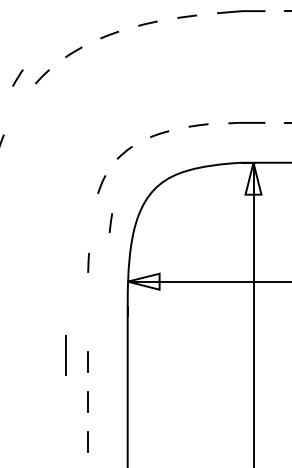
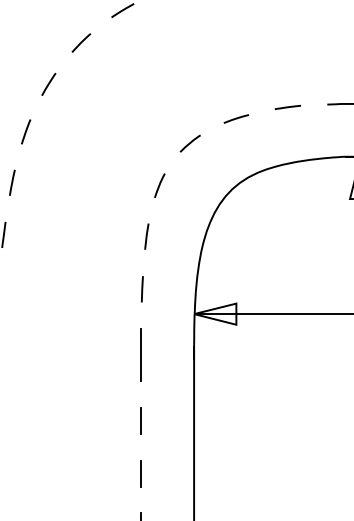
line: (17, 77) -> (48, 83), moved
line: (110, 222) -> (146, 235), moved
line: (65, 355) -> (140, 354), moved

